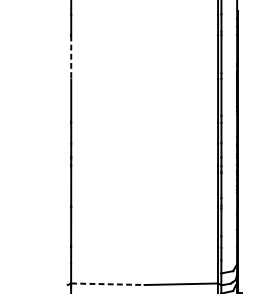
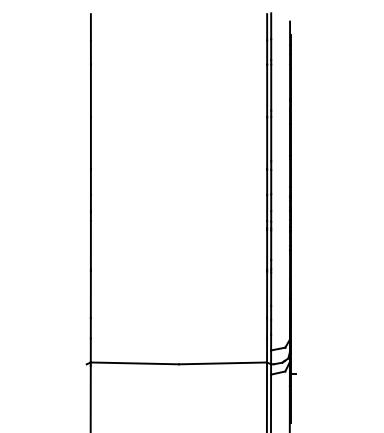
line: (70, 56) -> (90, 90), dashed -> solid
line: (108, 284) -> (135, 363), dashed -> solid

